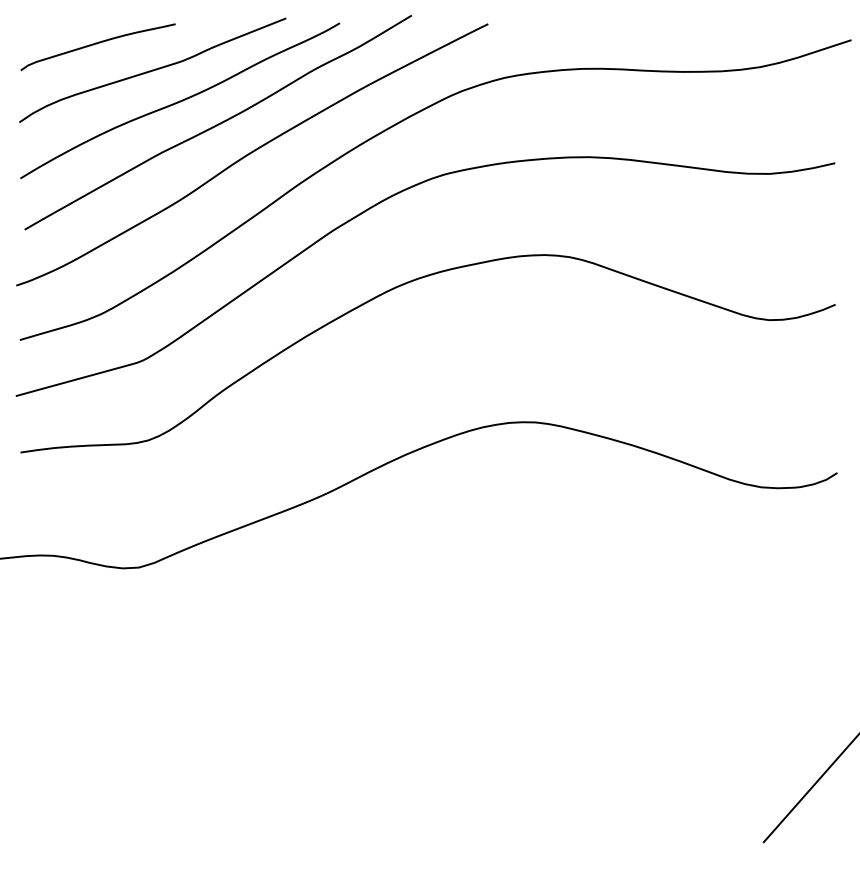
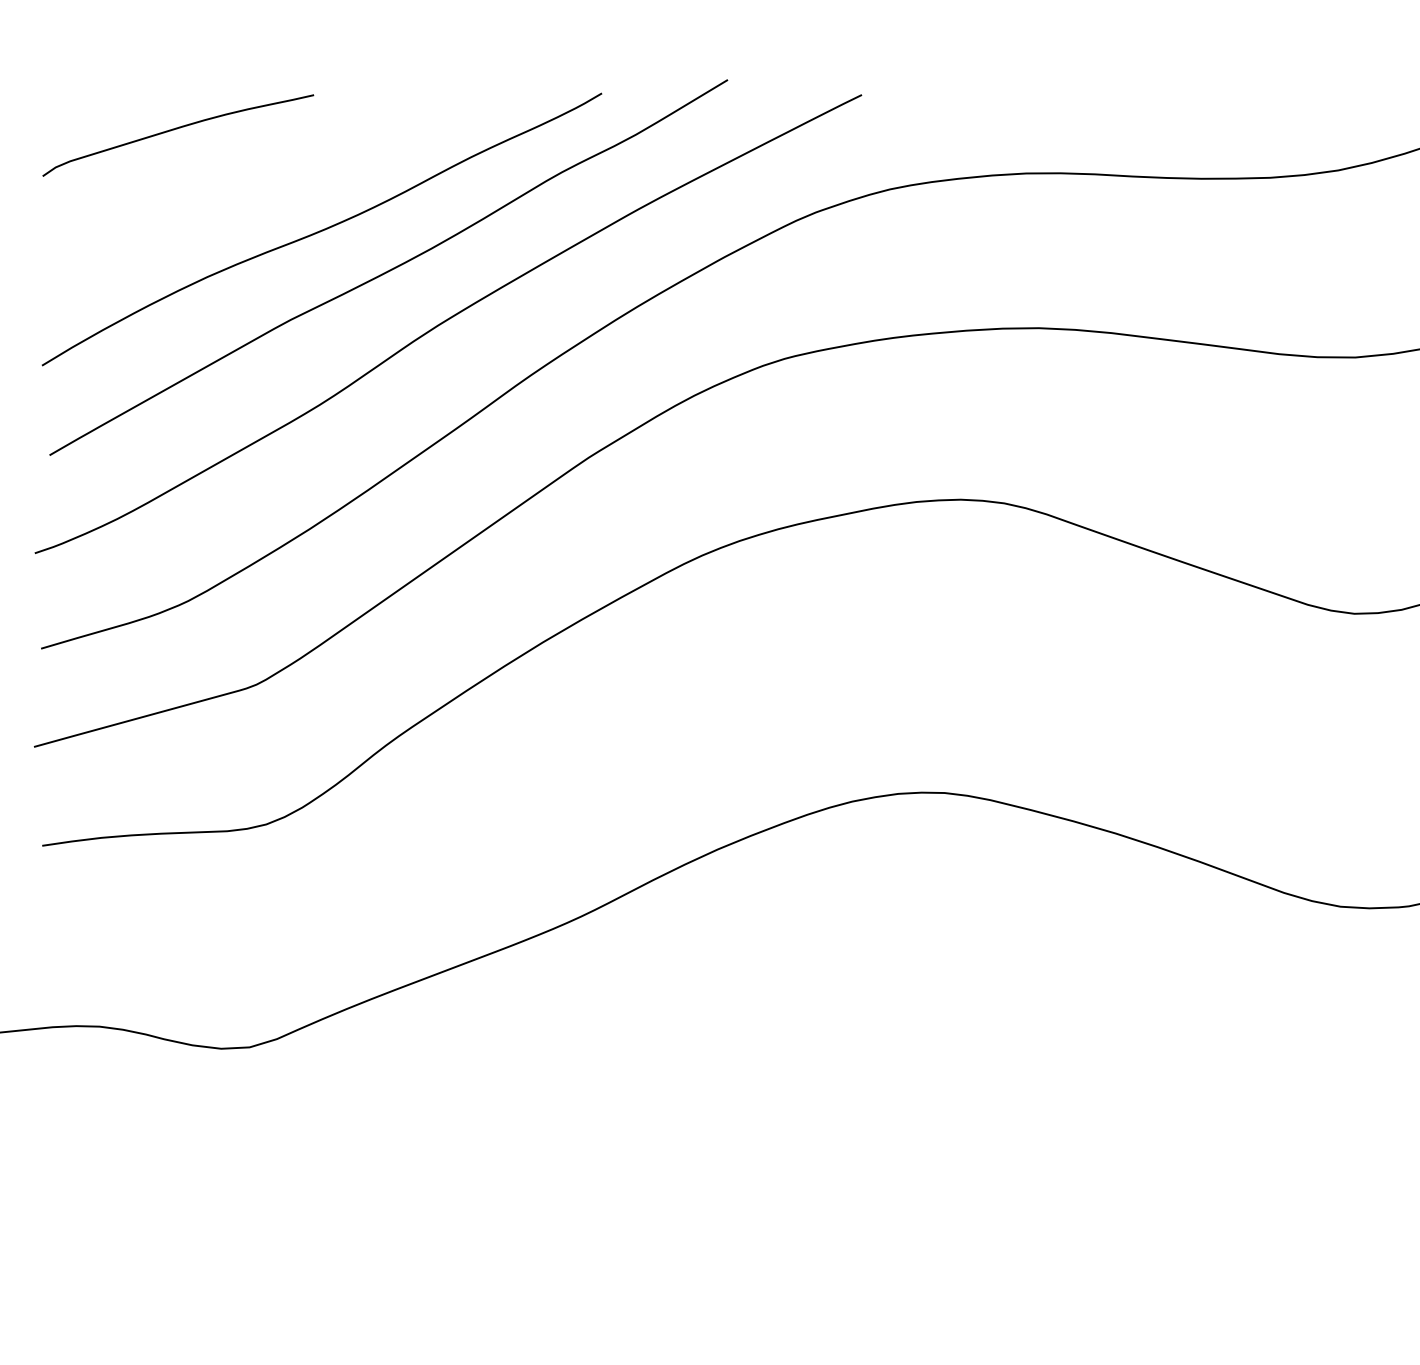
curve: (152, 69) -> (273, 174), removed

